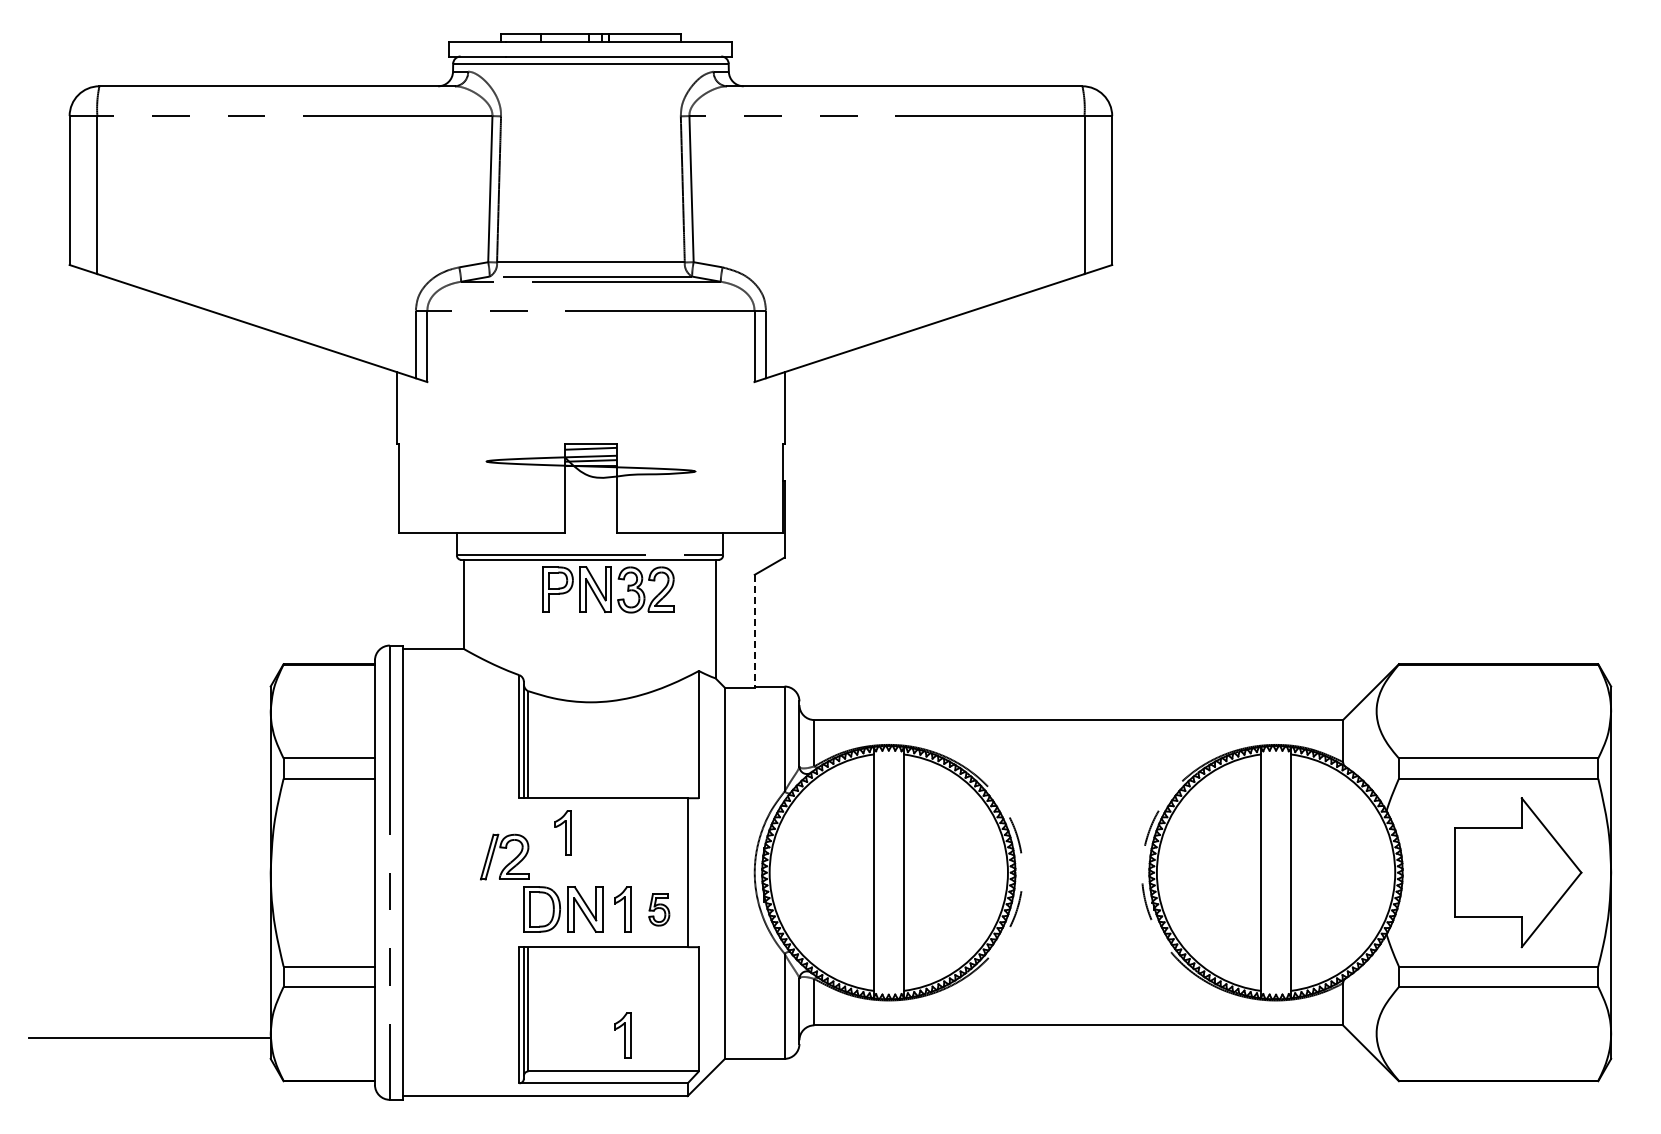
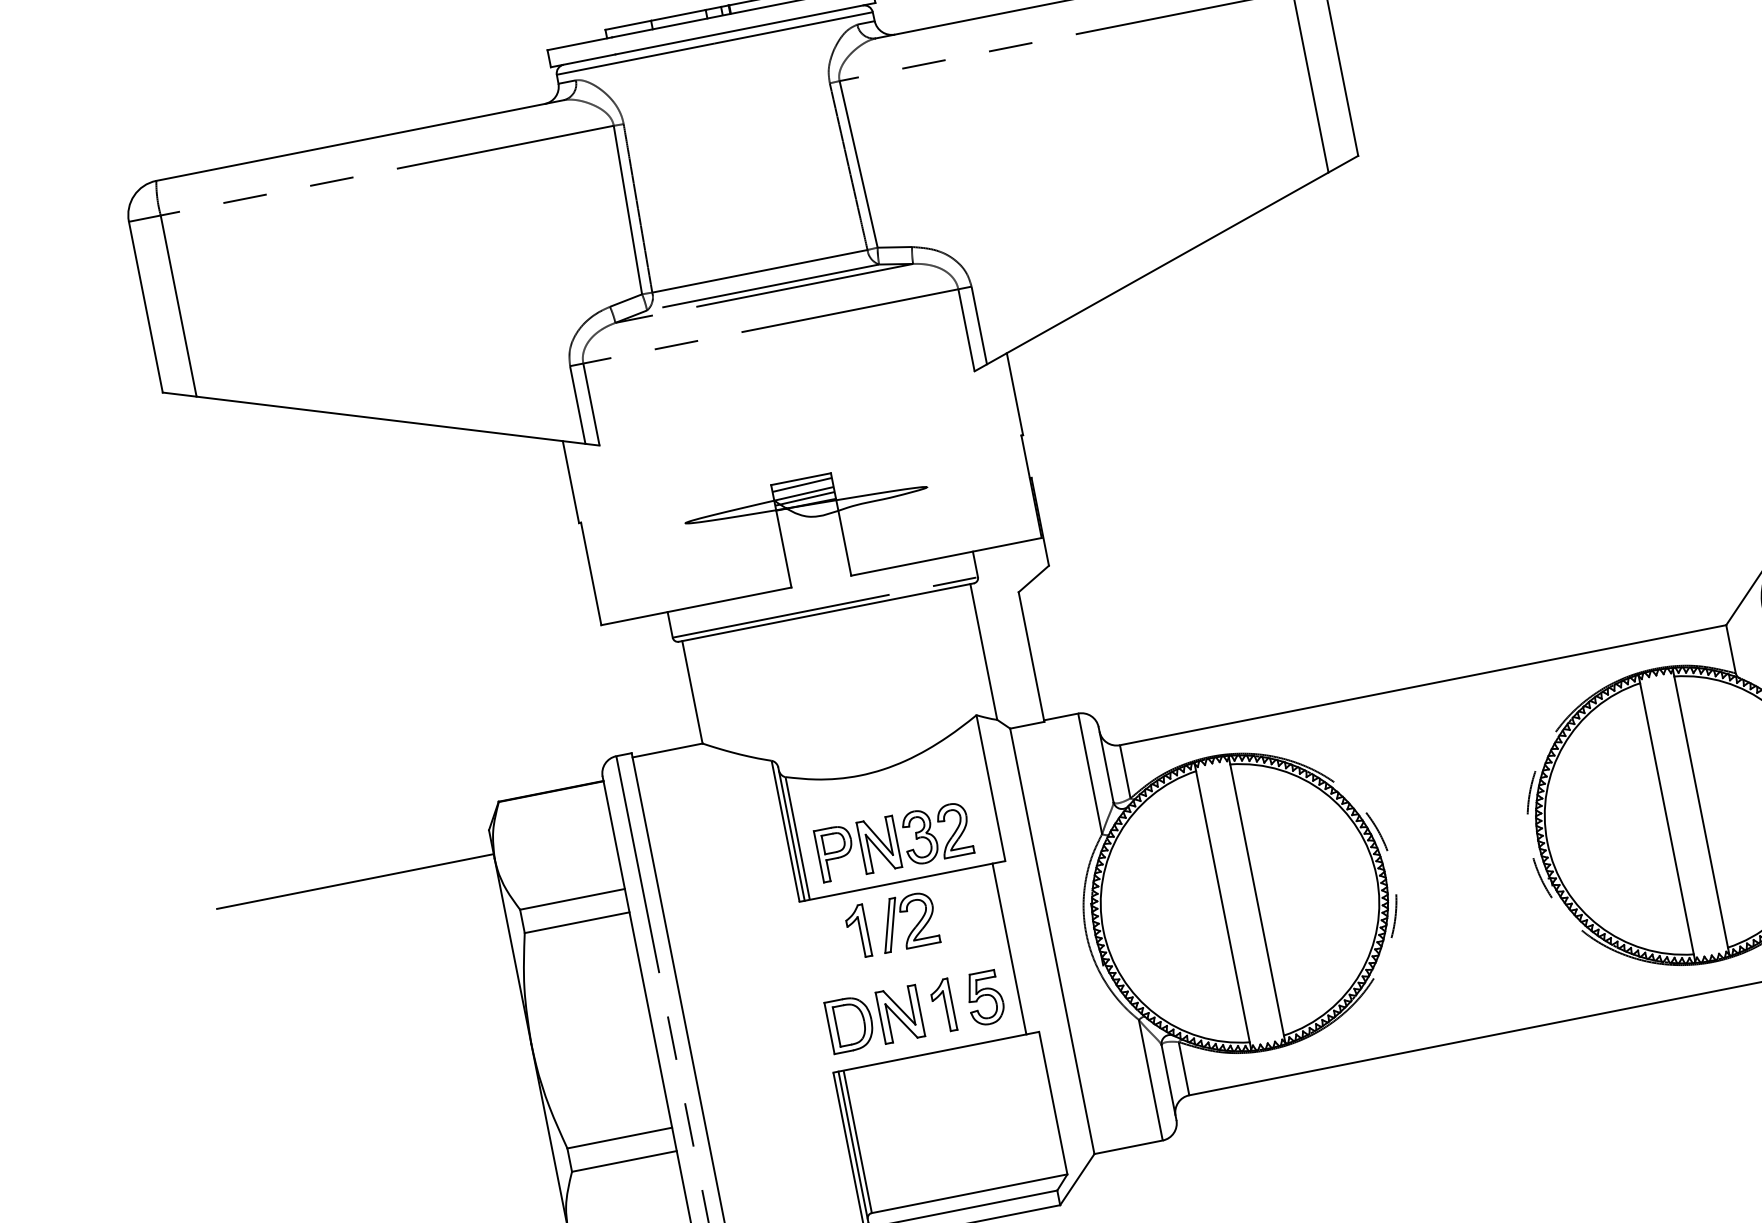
part: (608, 589) -> (893, 841), moved
line: (754, 631) -> (1031, 657), dashed -> solid
line: (149, 707) -> (354, 881), added
part: (510, 861) -> (915, 925), moved
part: (659, 909) -> (985, 997), size x1.43
part: (622, 1035) -> (971, 1150), removed

